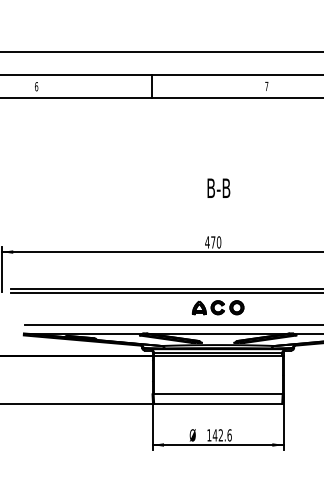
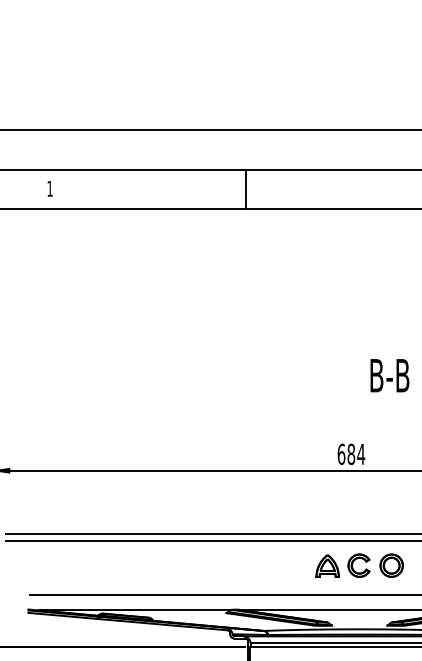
text: (36, 86) -> (49, 188), 6 -> 1
text: (218, 187) -> (389, 374), moved
text: (213, 242) -> (351, 454), 470 -> 684

